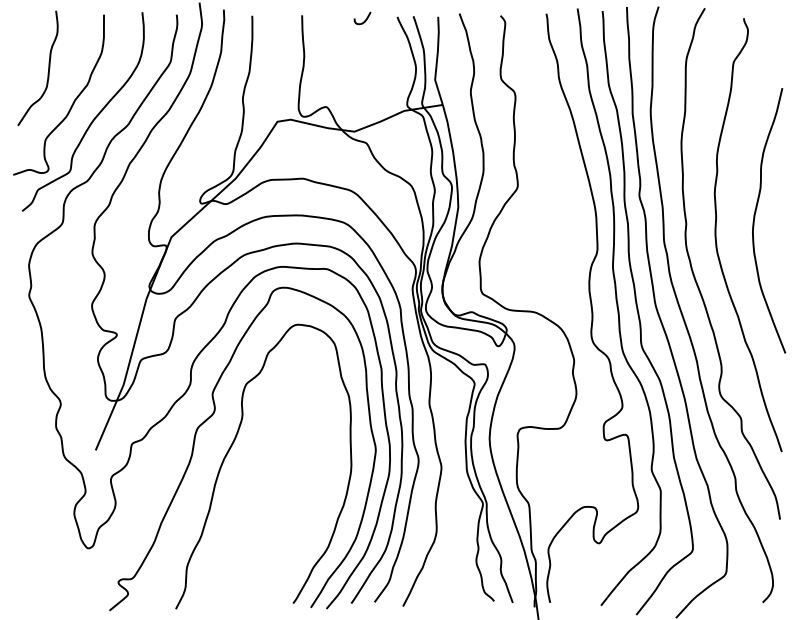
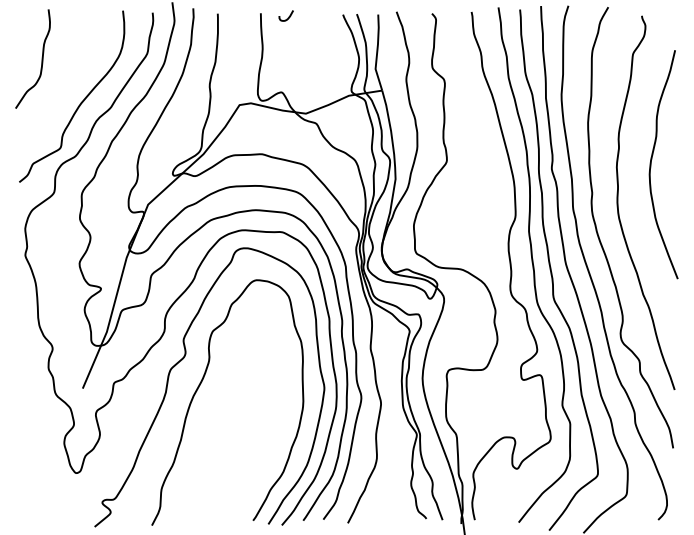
curve: (364, 20) -> (287, 17), moved
curve: (71, 104) -> (61, 90), removed
curve: (755, 218) -> (651, 162), moved

